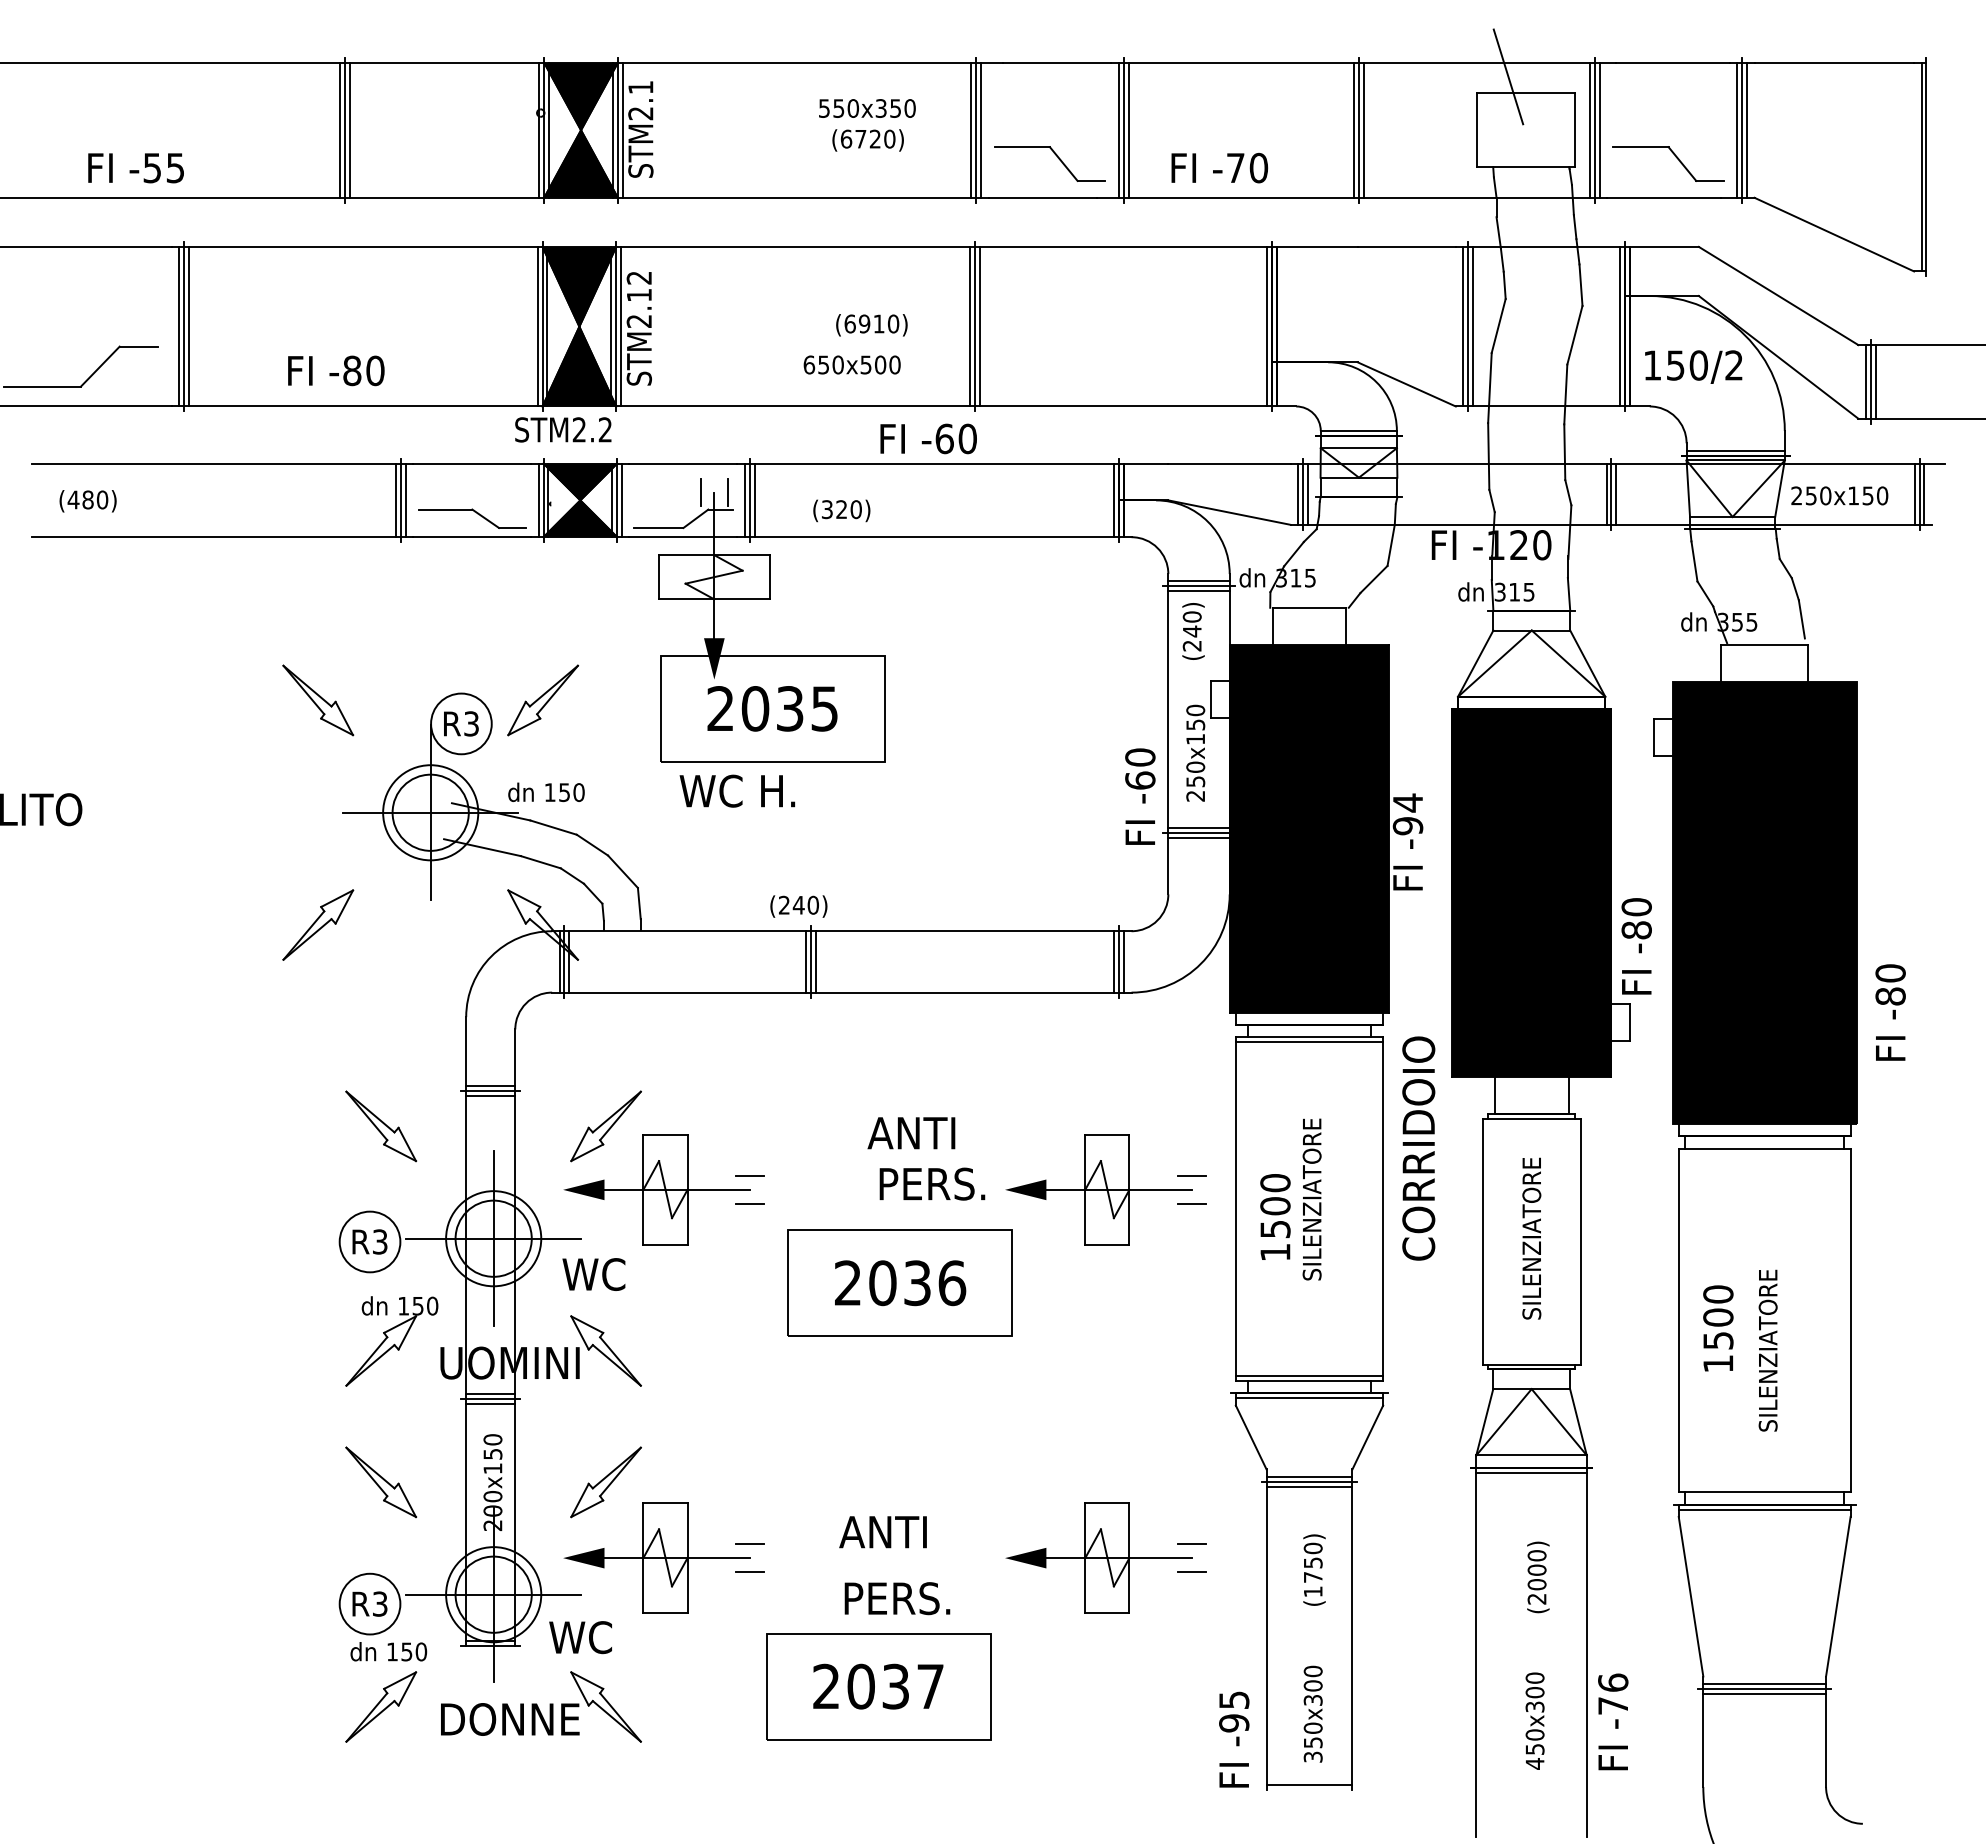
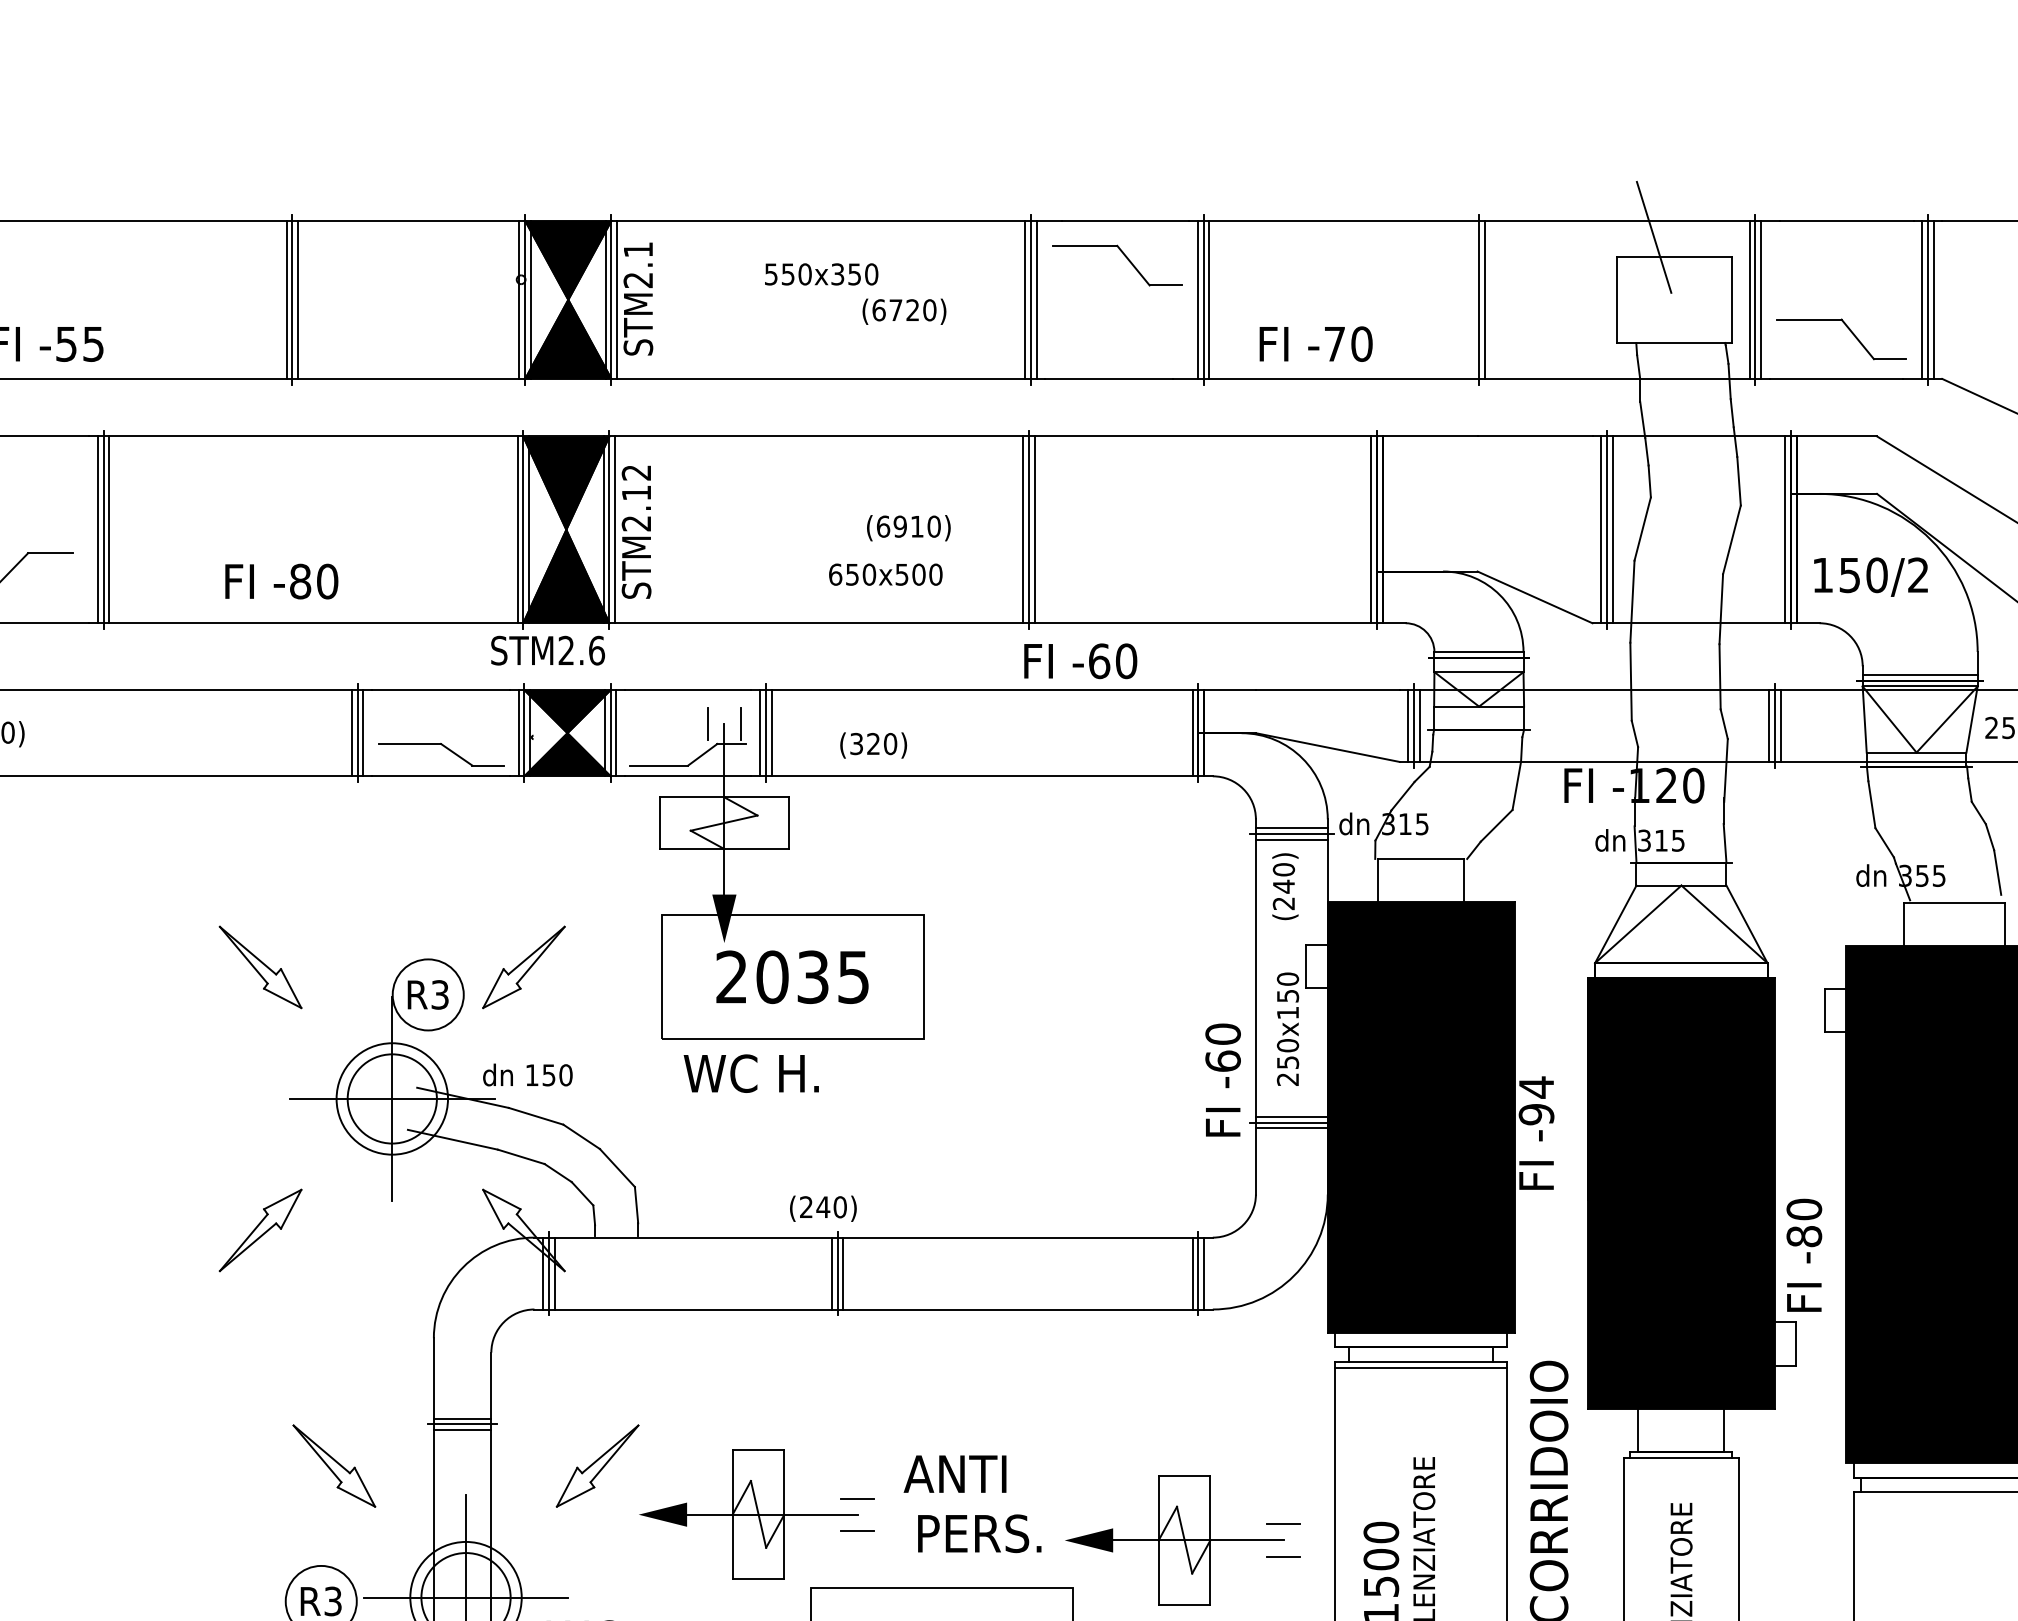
text: (867, 108) -> (821, 274), moved
line: (1354, 129) -> (1473, 298), removed
part: (1058, 159) -> (1127, 260), moved
text: (605, 429) -> (596, 650), STM2.2 -> STM2.6
text: (928, 438) -> (1080, 660), moved
part: (663, 1189) -> (756, 1514), moved

